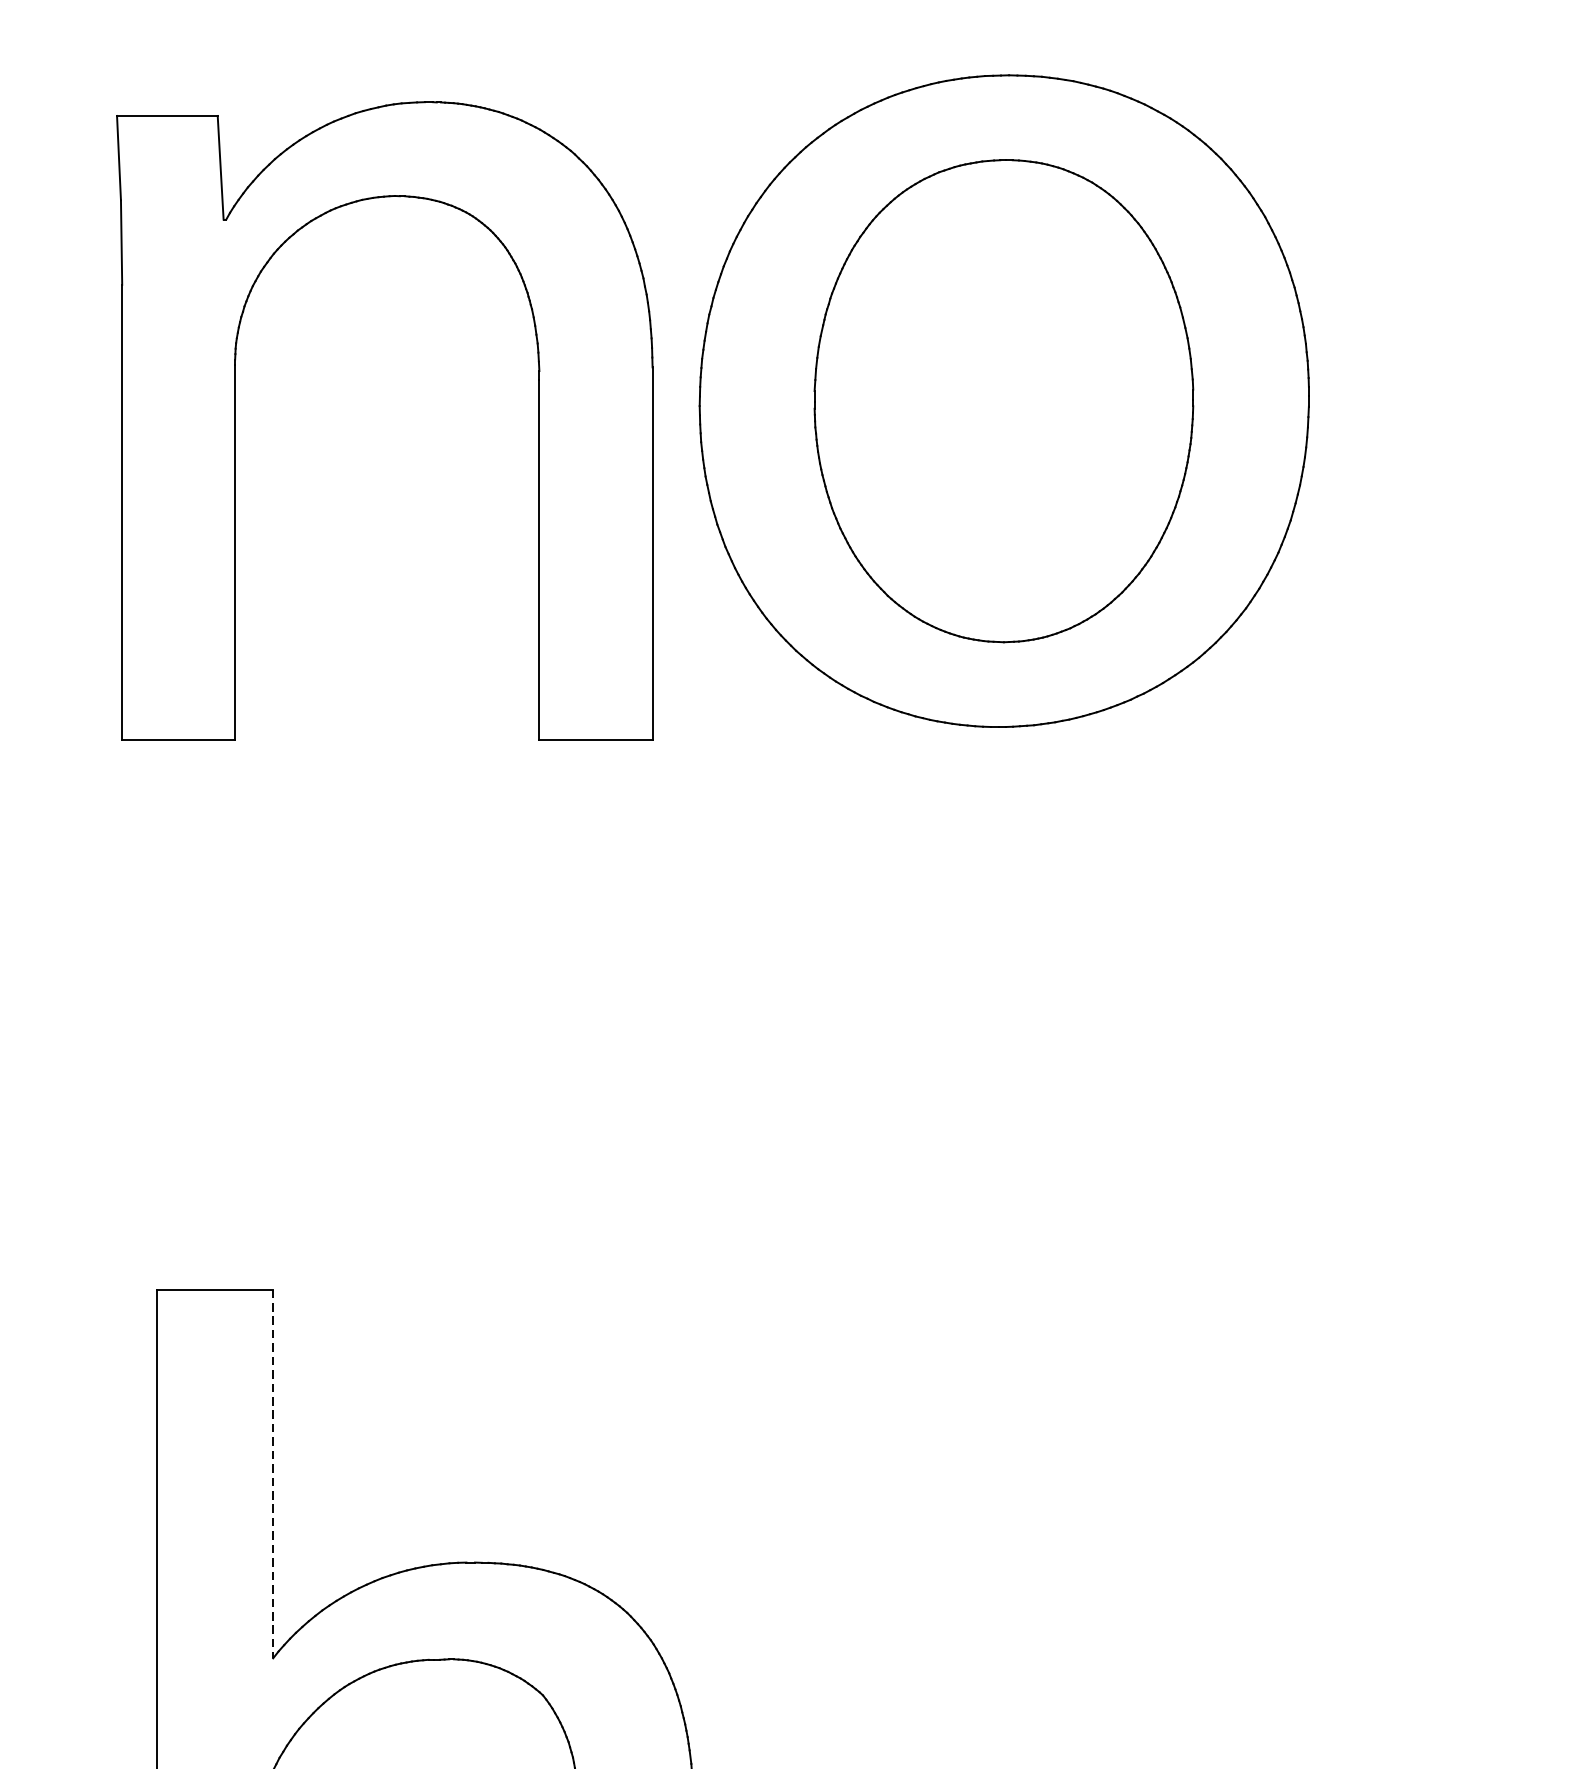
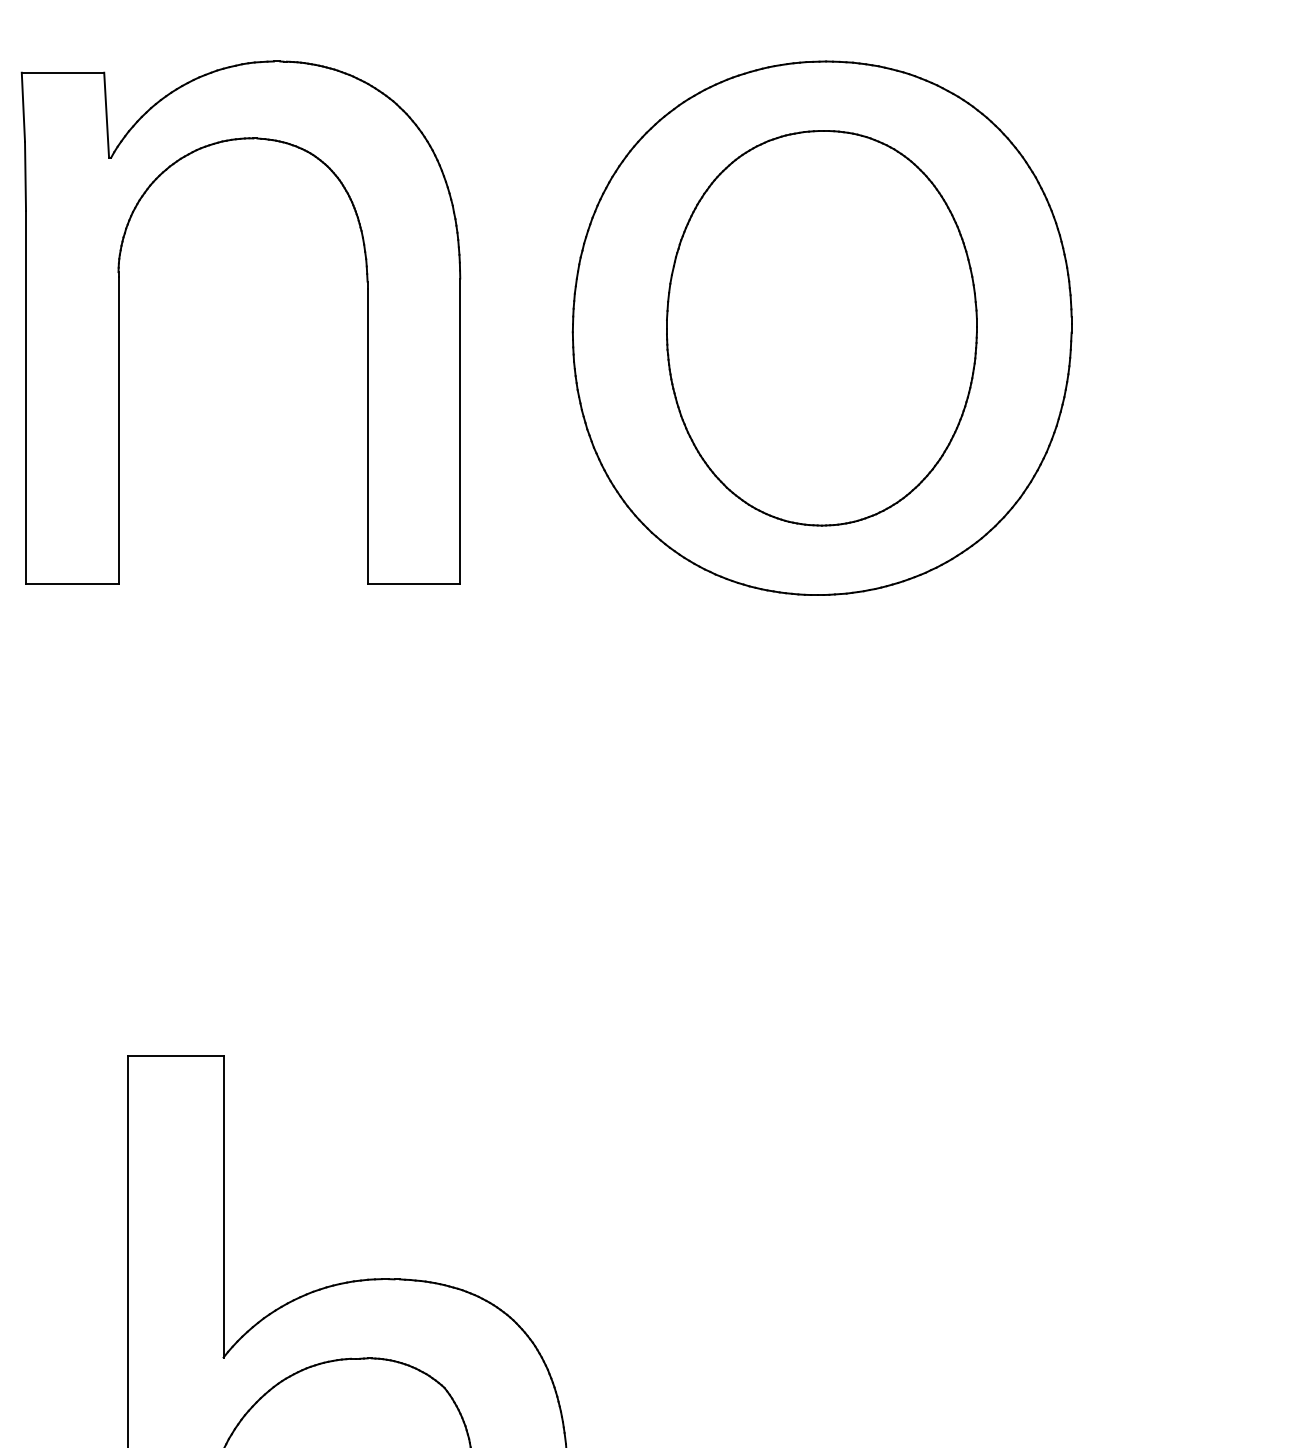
part: (236, 420) -> (119, 322), moved
line: (273, 1473) -> (223, 1206), dashed -> solid

